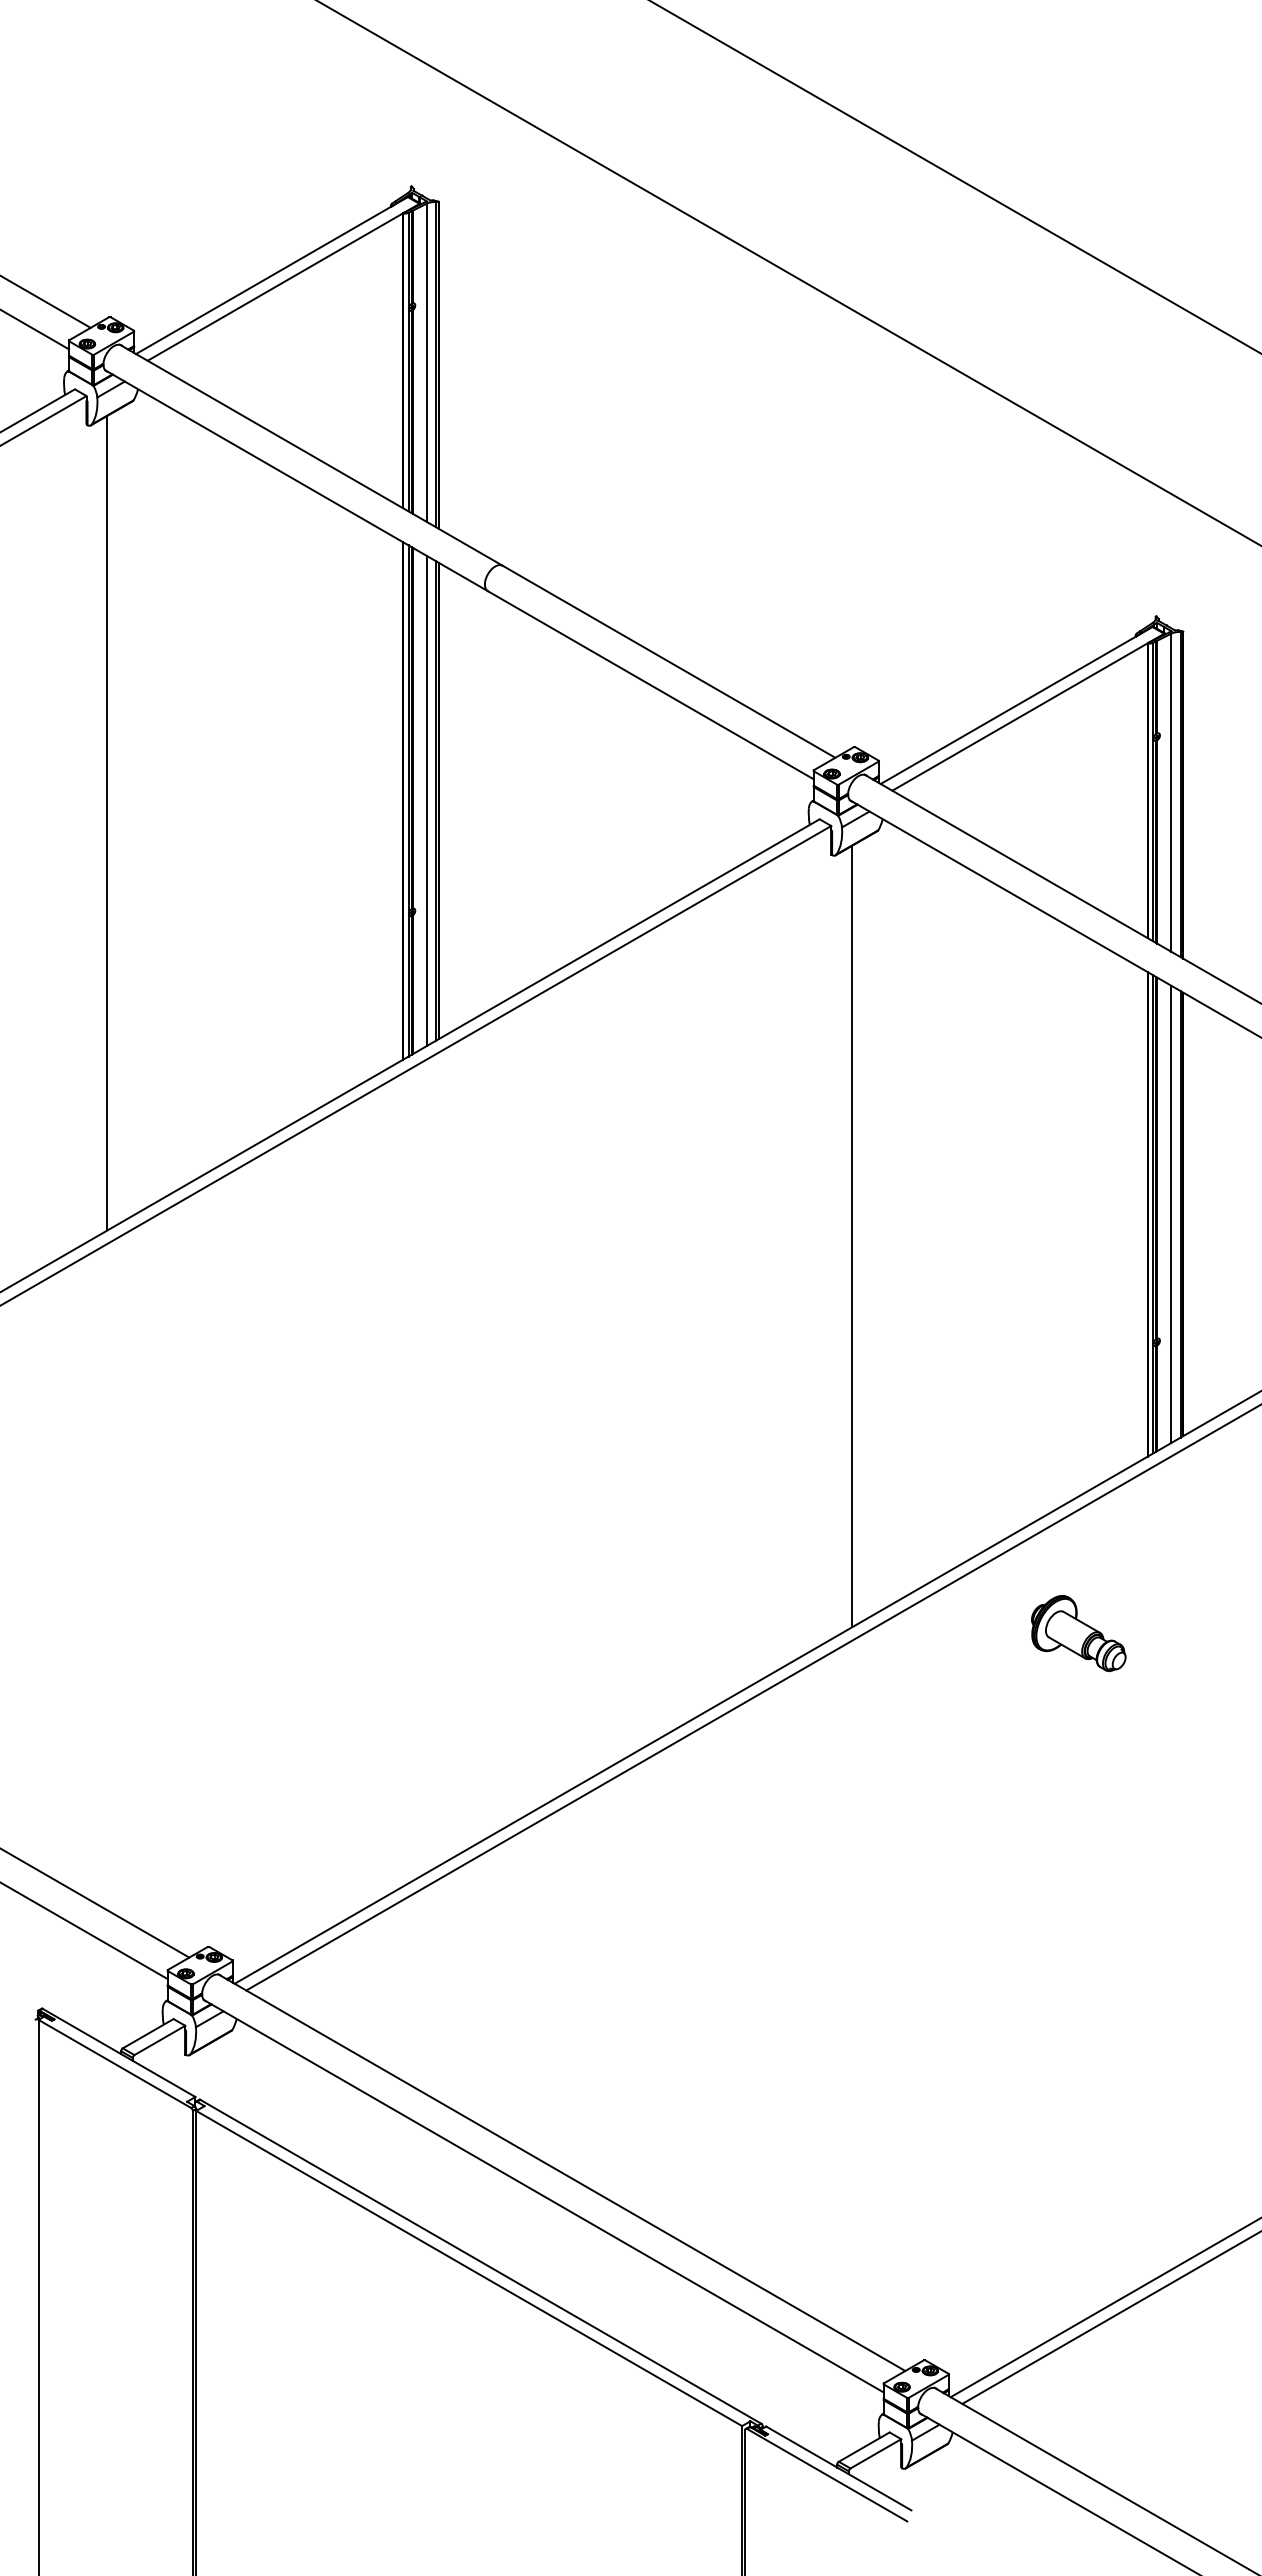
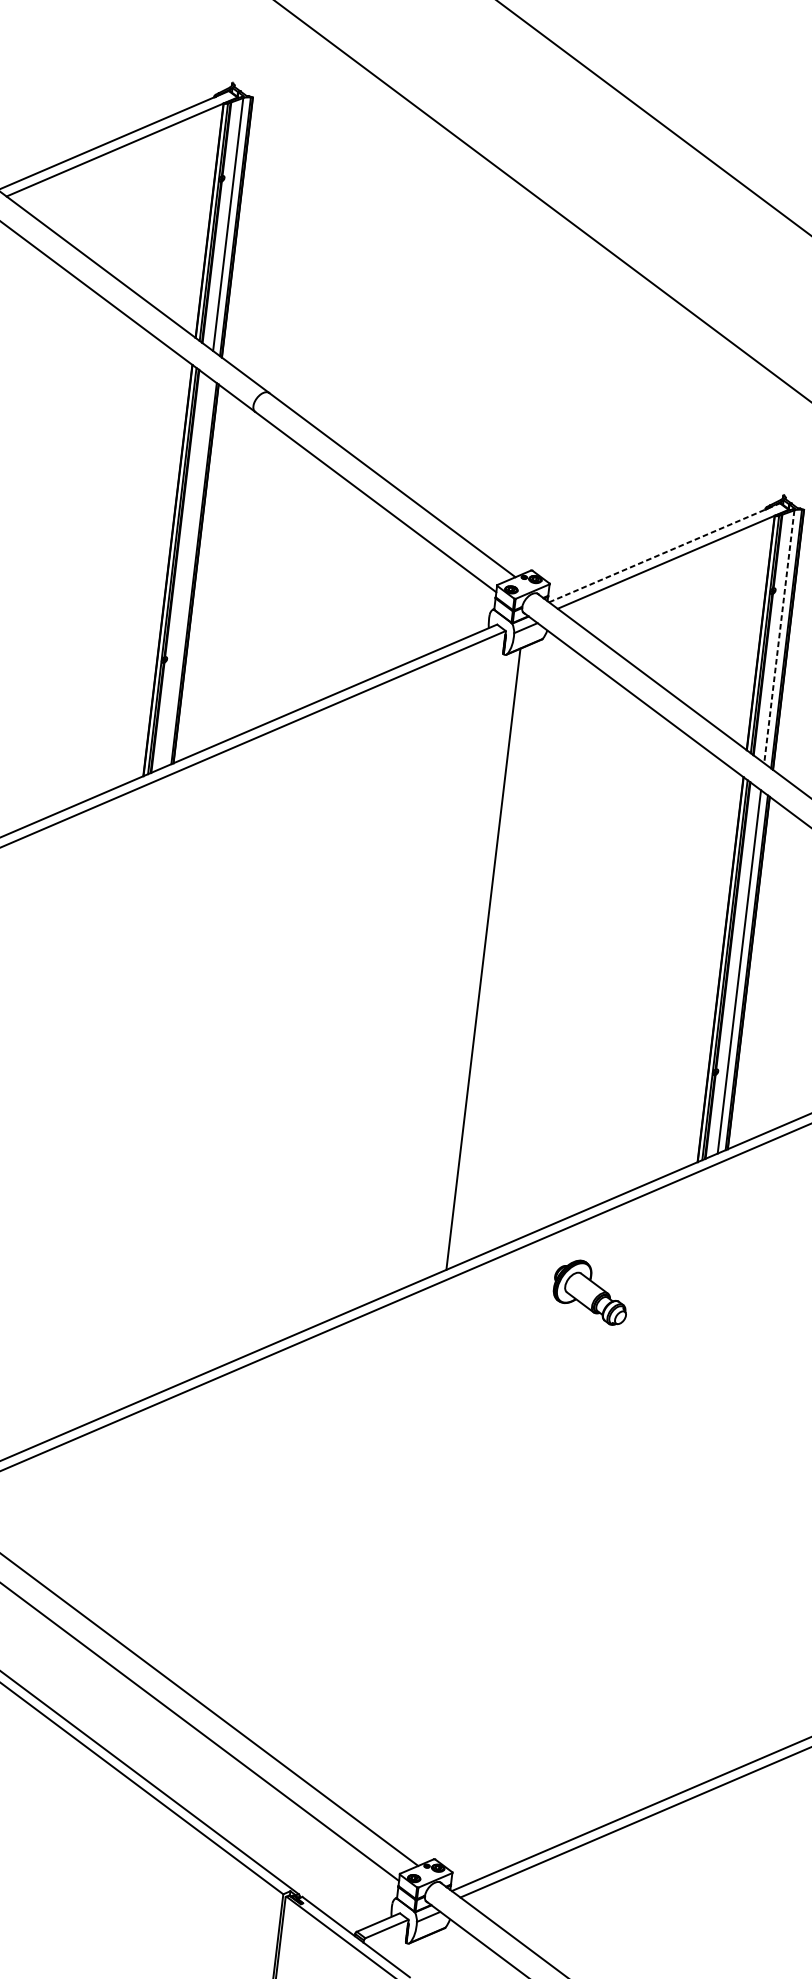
line: (1016, 705) -> (664, 552), solid -> dashed
line: (1171, 793) -> (779, 637), solid -> dashed
line: (426, 800) -> (186, 572), removed
part: (1078, 1633) -> (590, 1292), moved

